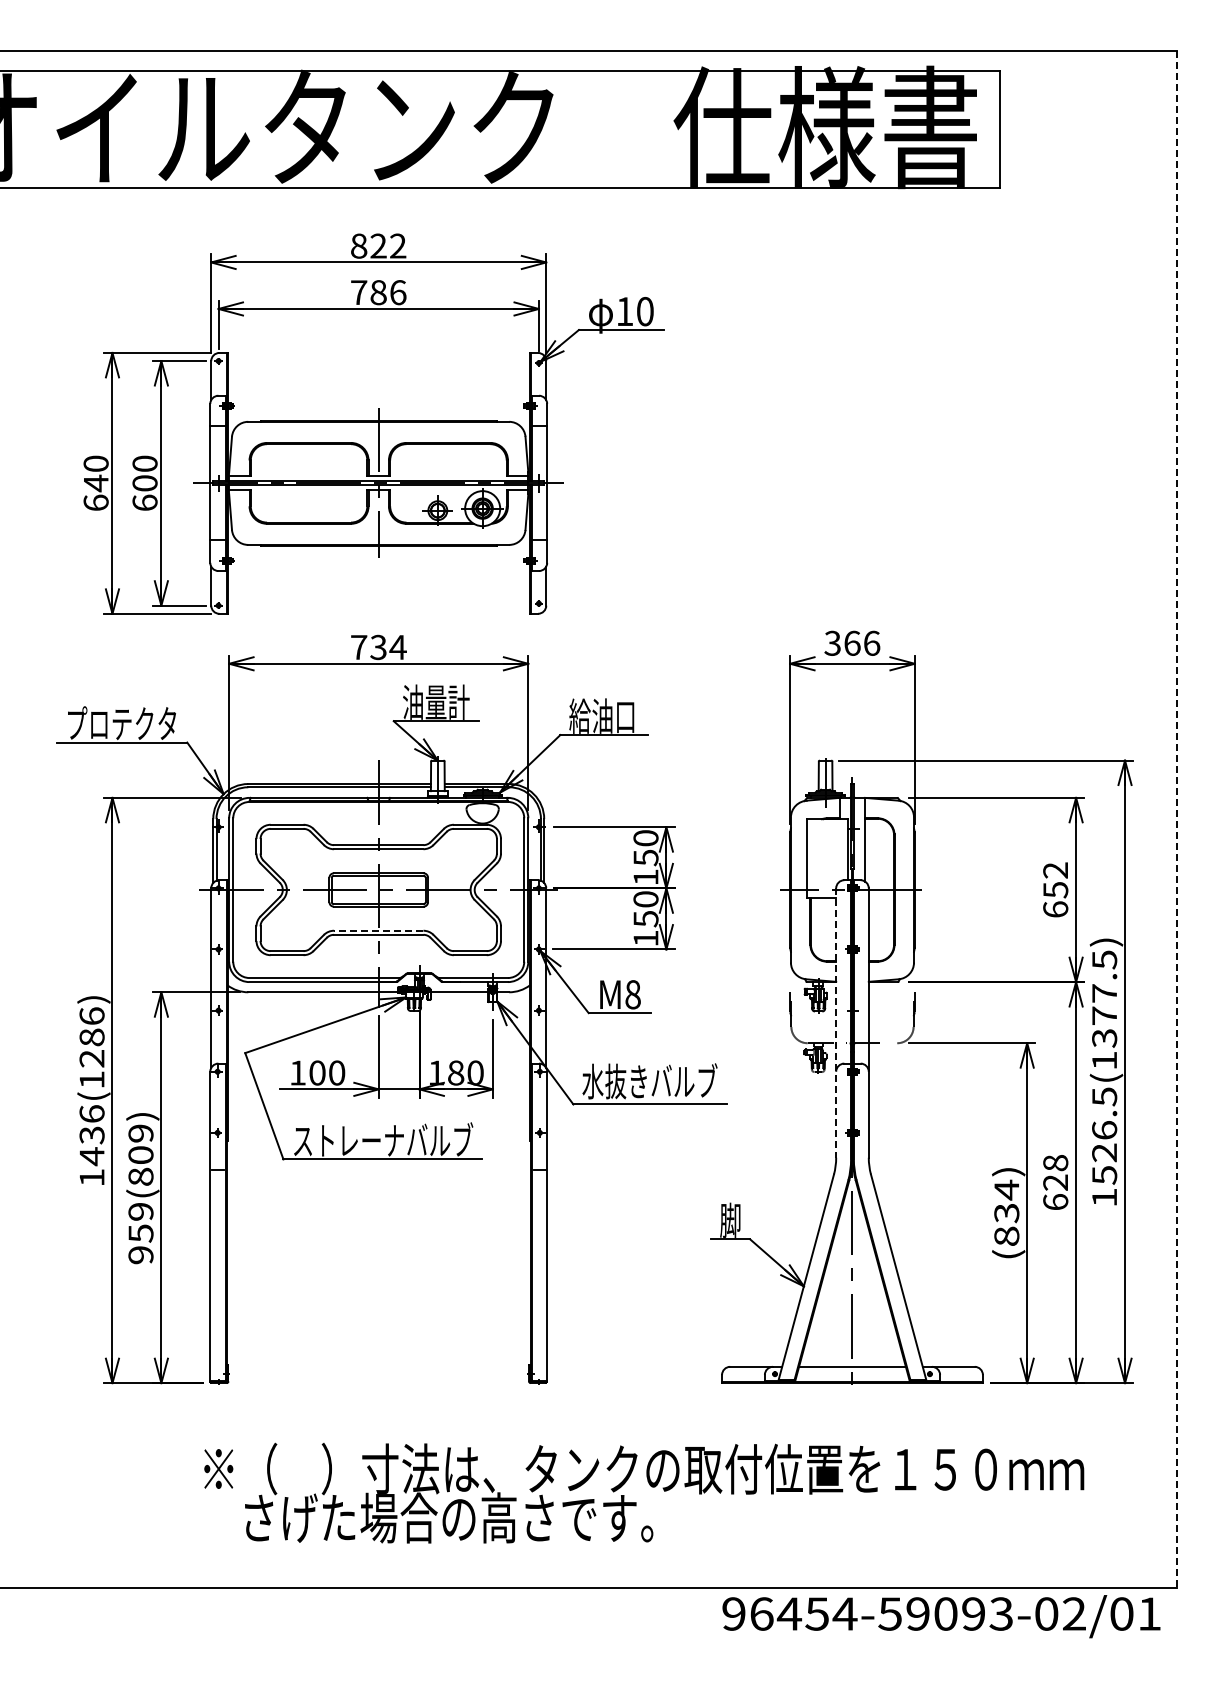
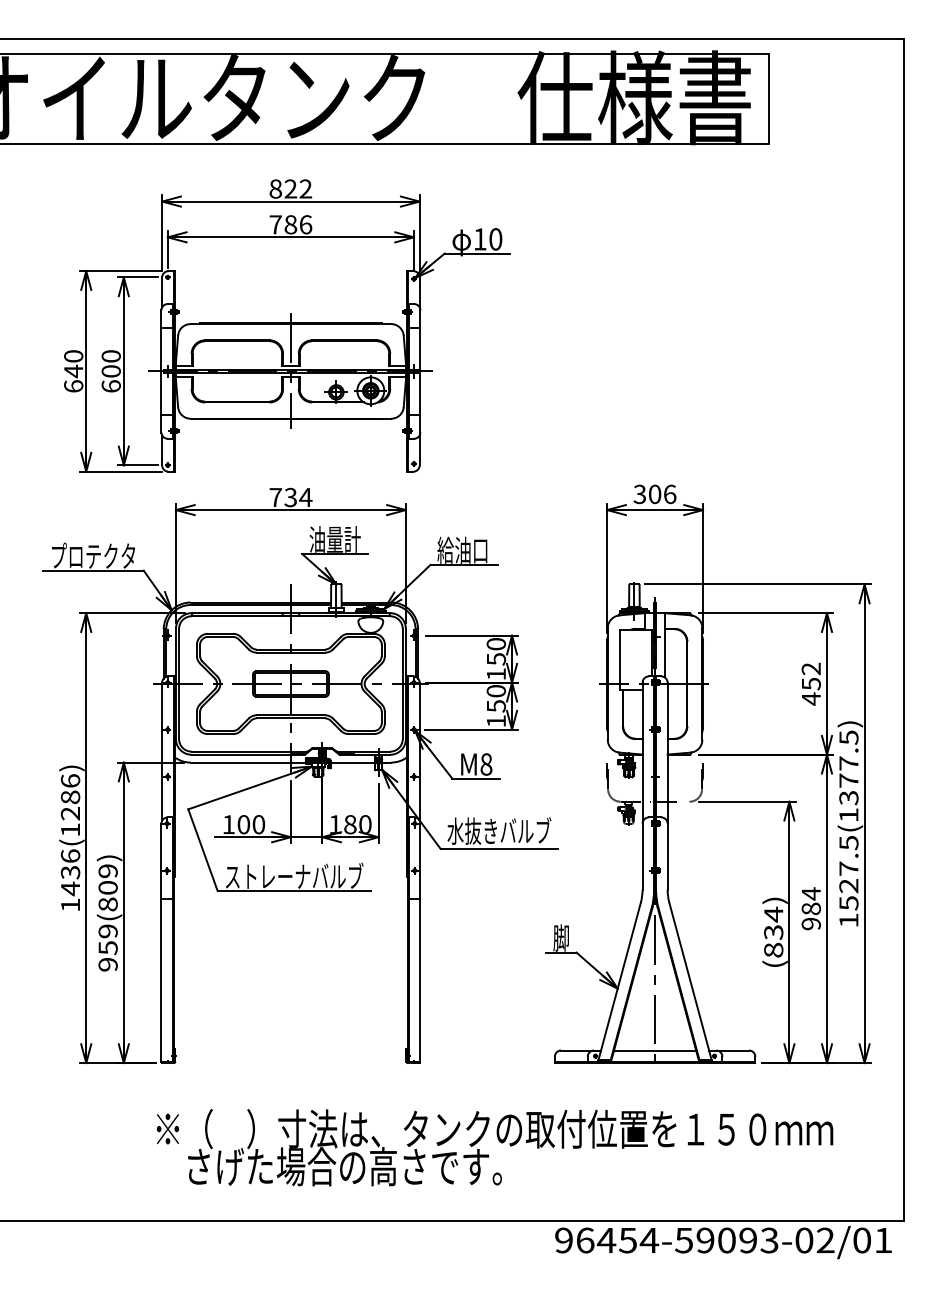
text: (852, 642) -> (655, 493), 366 -> 306
line: (1176, 819) -> (904, 629), dashed -> solid
text: (1055, 909) -> (811, 698), 652 -> 452
line: (378, 930) -> (290, 715), dashed -> solid
line: (836, 1023) -> (642, 786), dashed -> solid
text: (1104, 1130) -> (848, 868), 1526.5(1377.5) -> 1527.5(1377.5)
text: (1055, 1182) -> (811, 908), 628 -> 984

